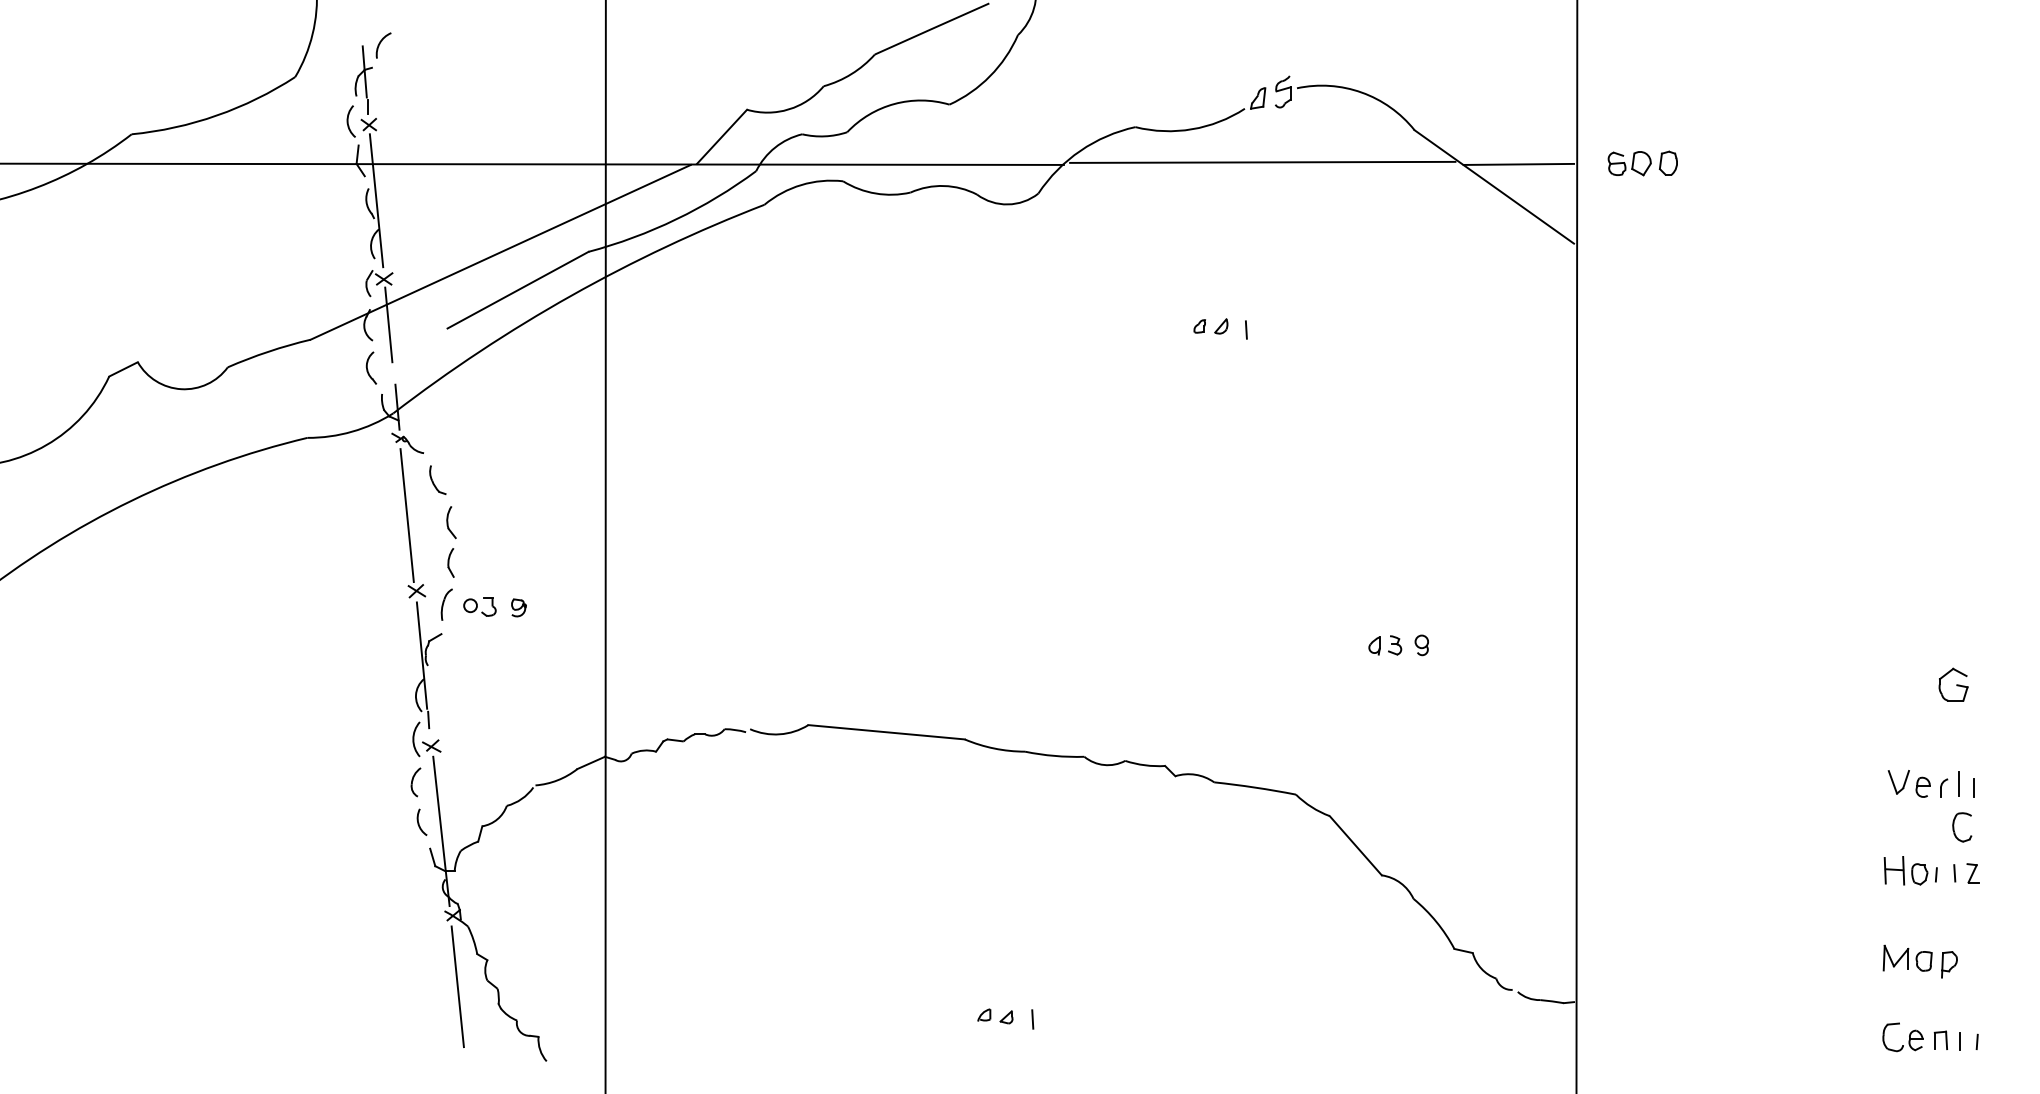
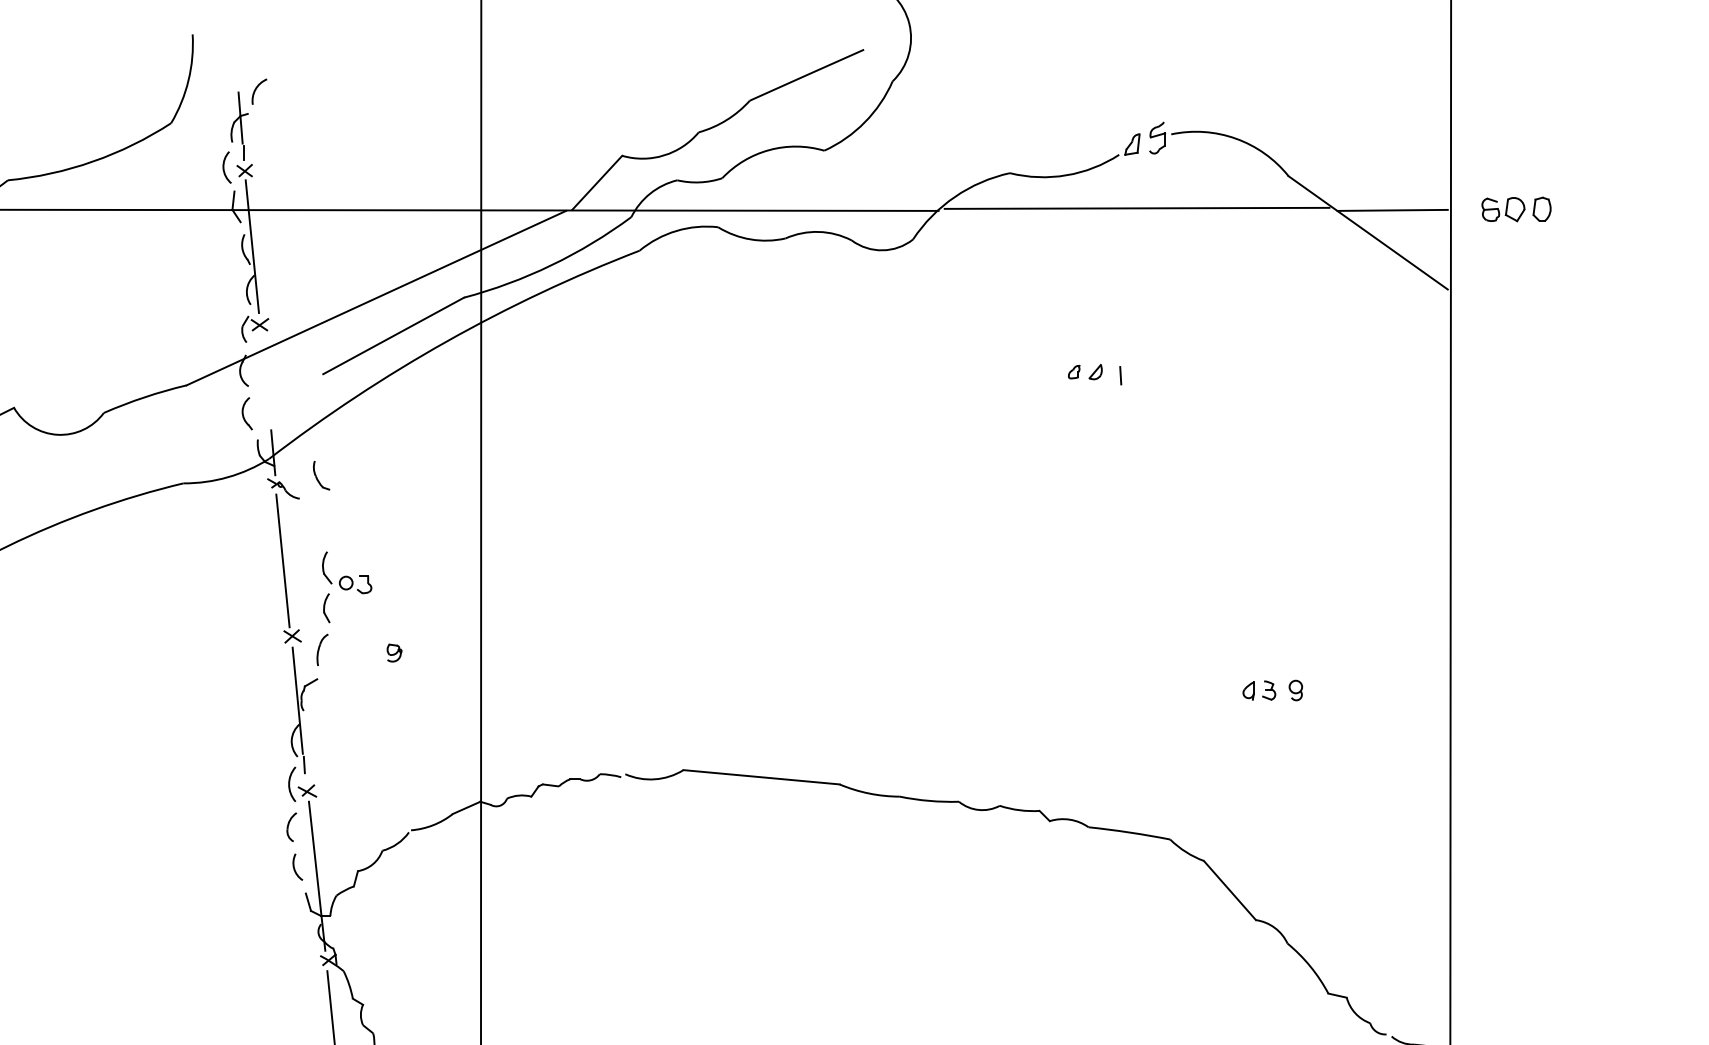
line: (388, 324) -> (264, 370), removed
part: (437, 479) -> (321, 475), moved
part: (479, 606) -> (355, 583), moved

